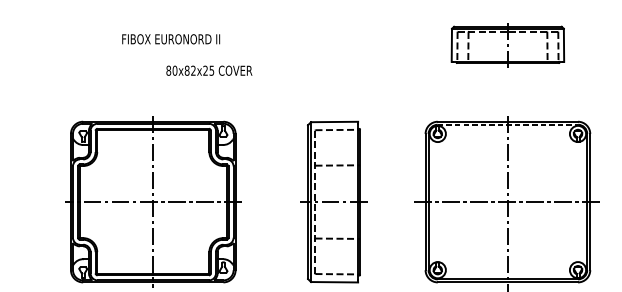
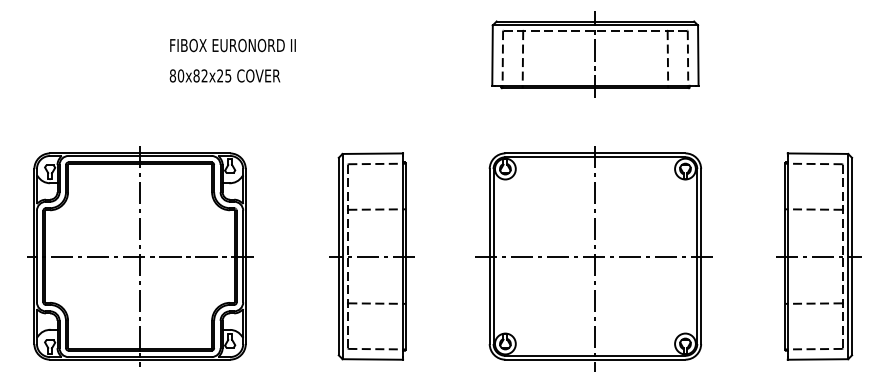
text: (170, 39) -> (232, 45), moved
part: (507, 44) -> (595, 54), size x1.43
text: (208, 70) -> (224, 75), moved
line: (507, 124) -> (595, 157), dashed -> solid

